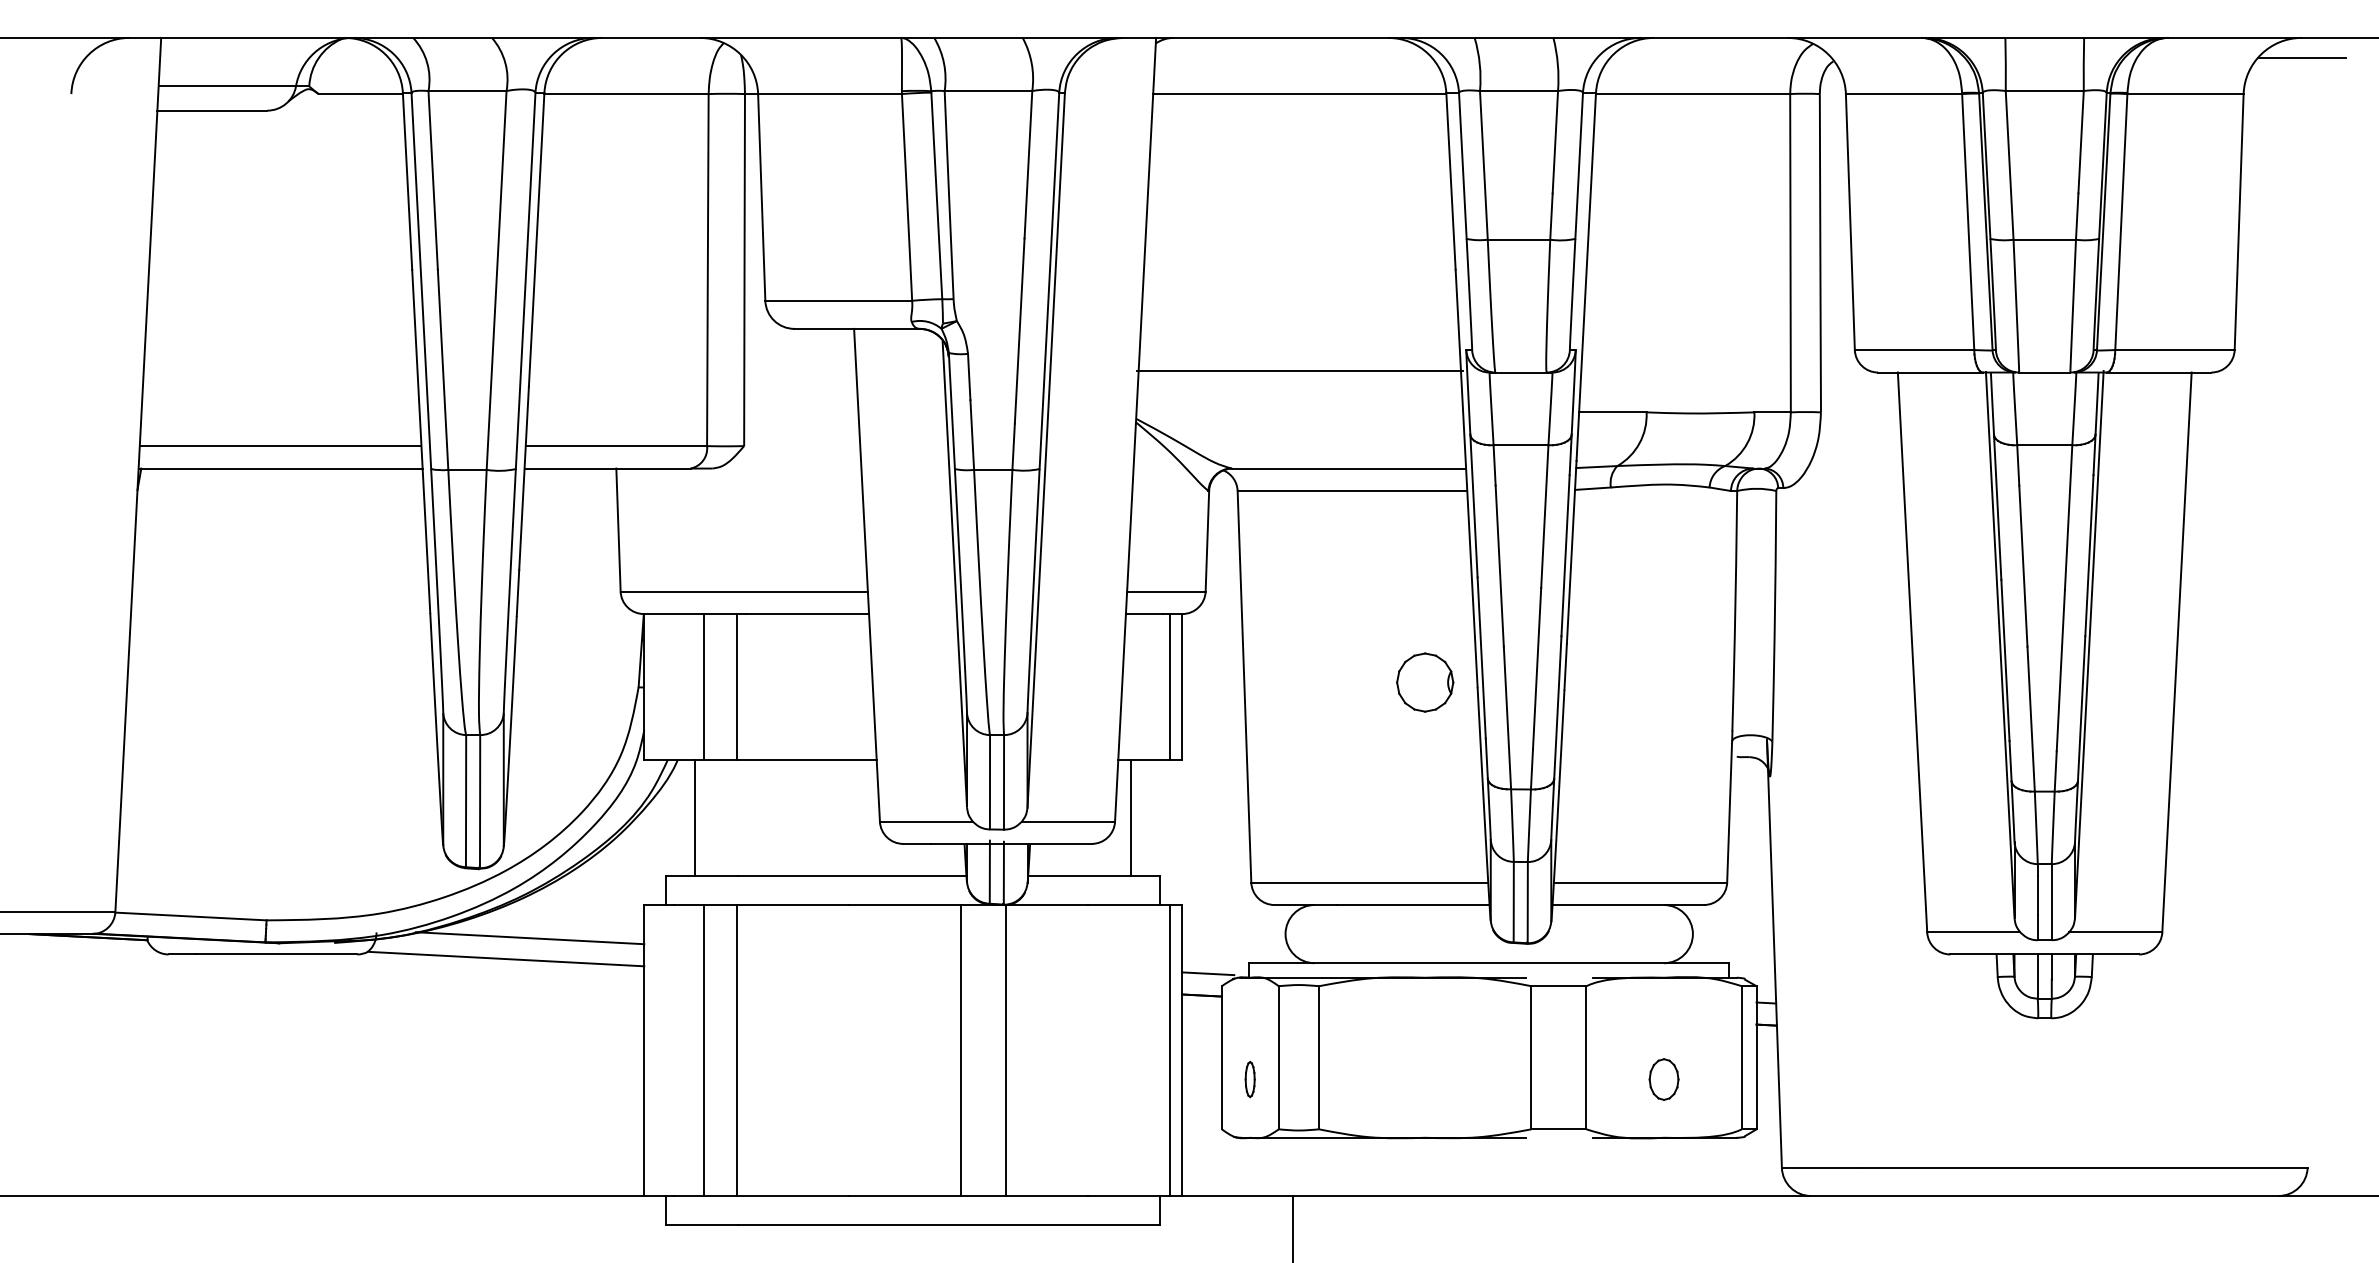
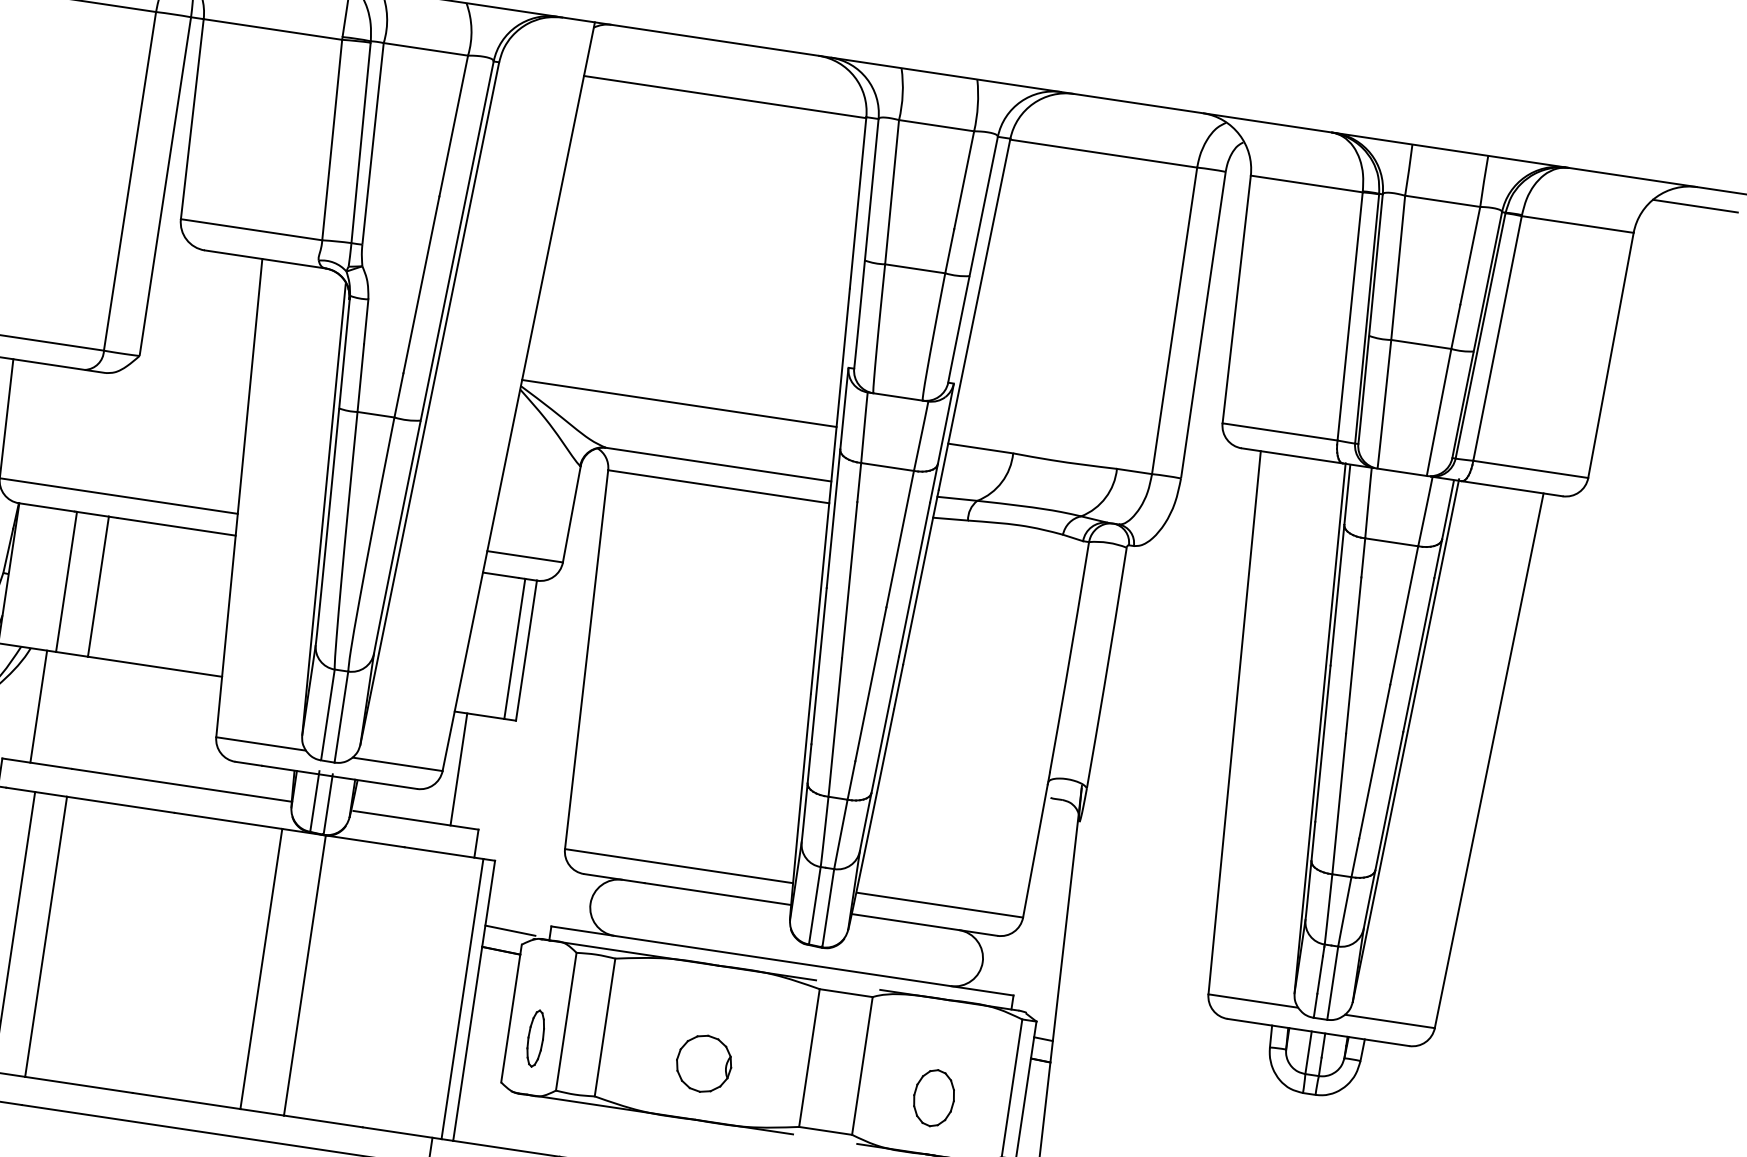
line: (1299, 371) -> (679, 403), moved
part: (1425, 682) -> (704, 1063), moved
part: (1249, 1079) -> (534, 1038), size x1.67
part: (1663, 1079) -> (933, 1097), size x1.43

